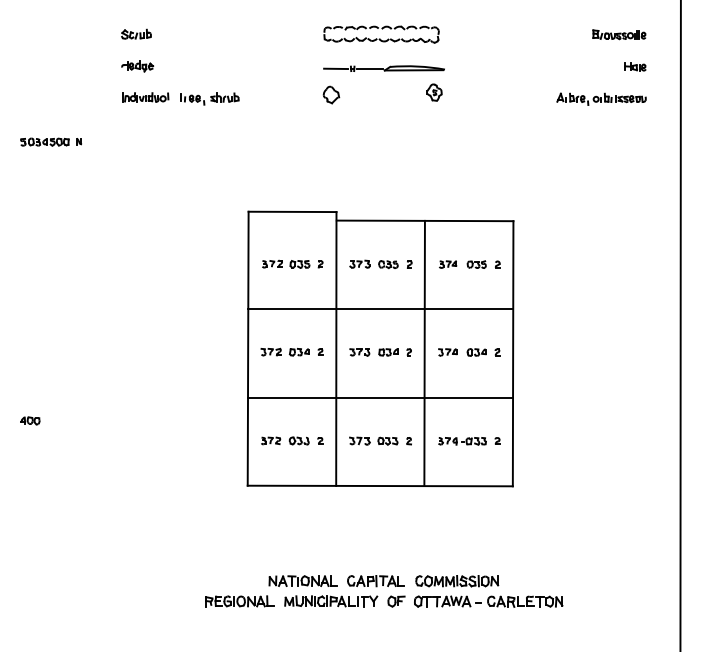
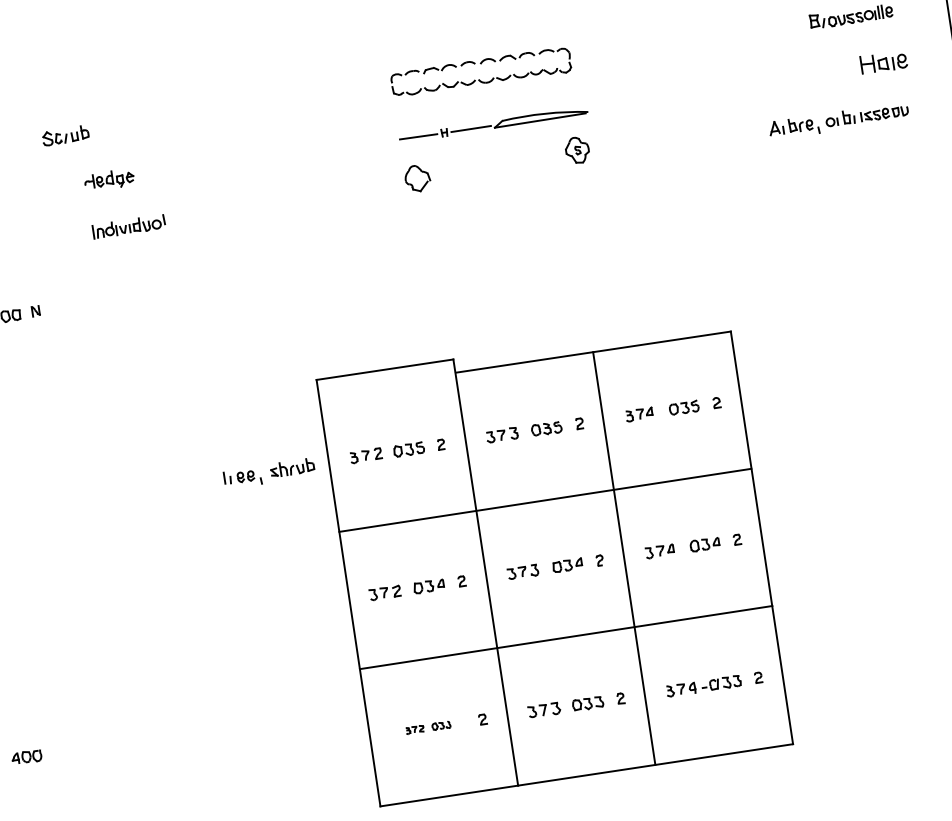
part: (136, 33) -> (65, 134), moved
part: (635, 66) -> (883, 61), size x1.4
part: (209, 98) -> (268, 472), moved
part: (285, 440) -> (428, 727), size x0.6

